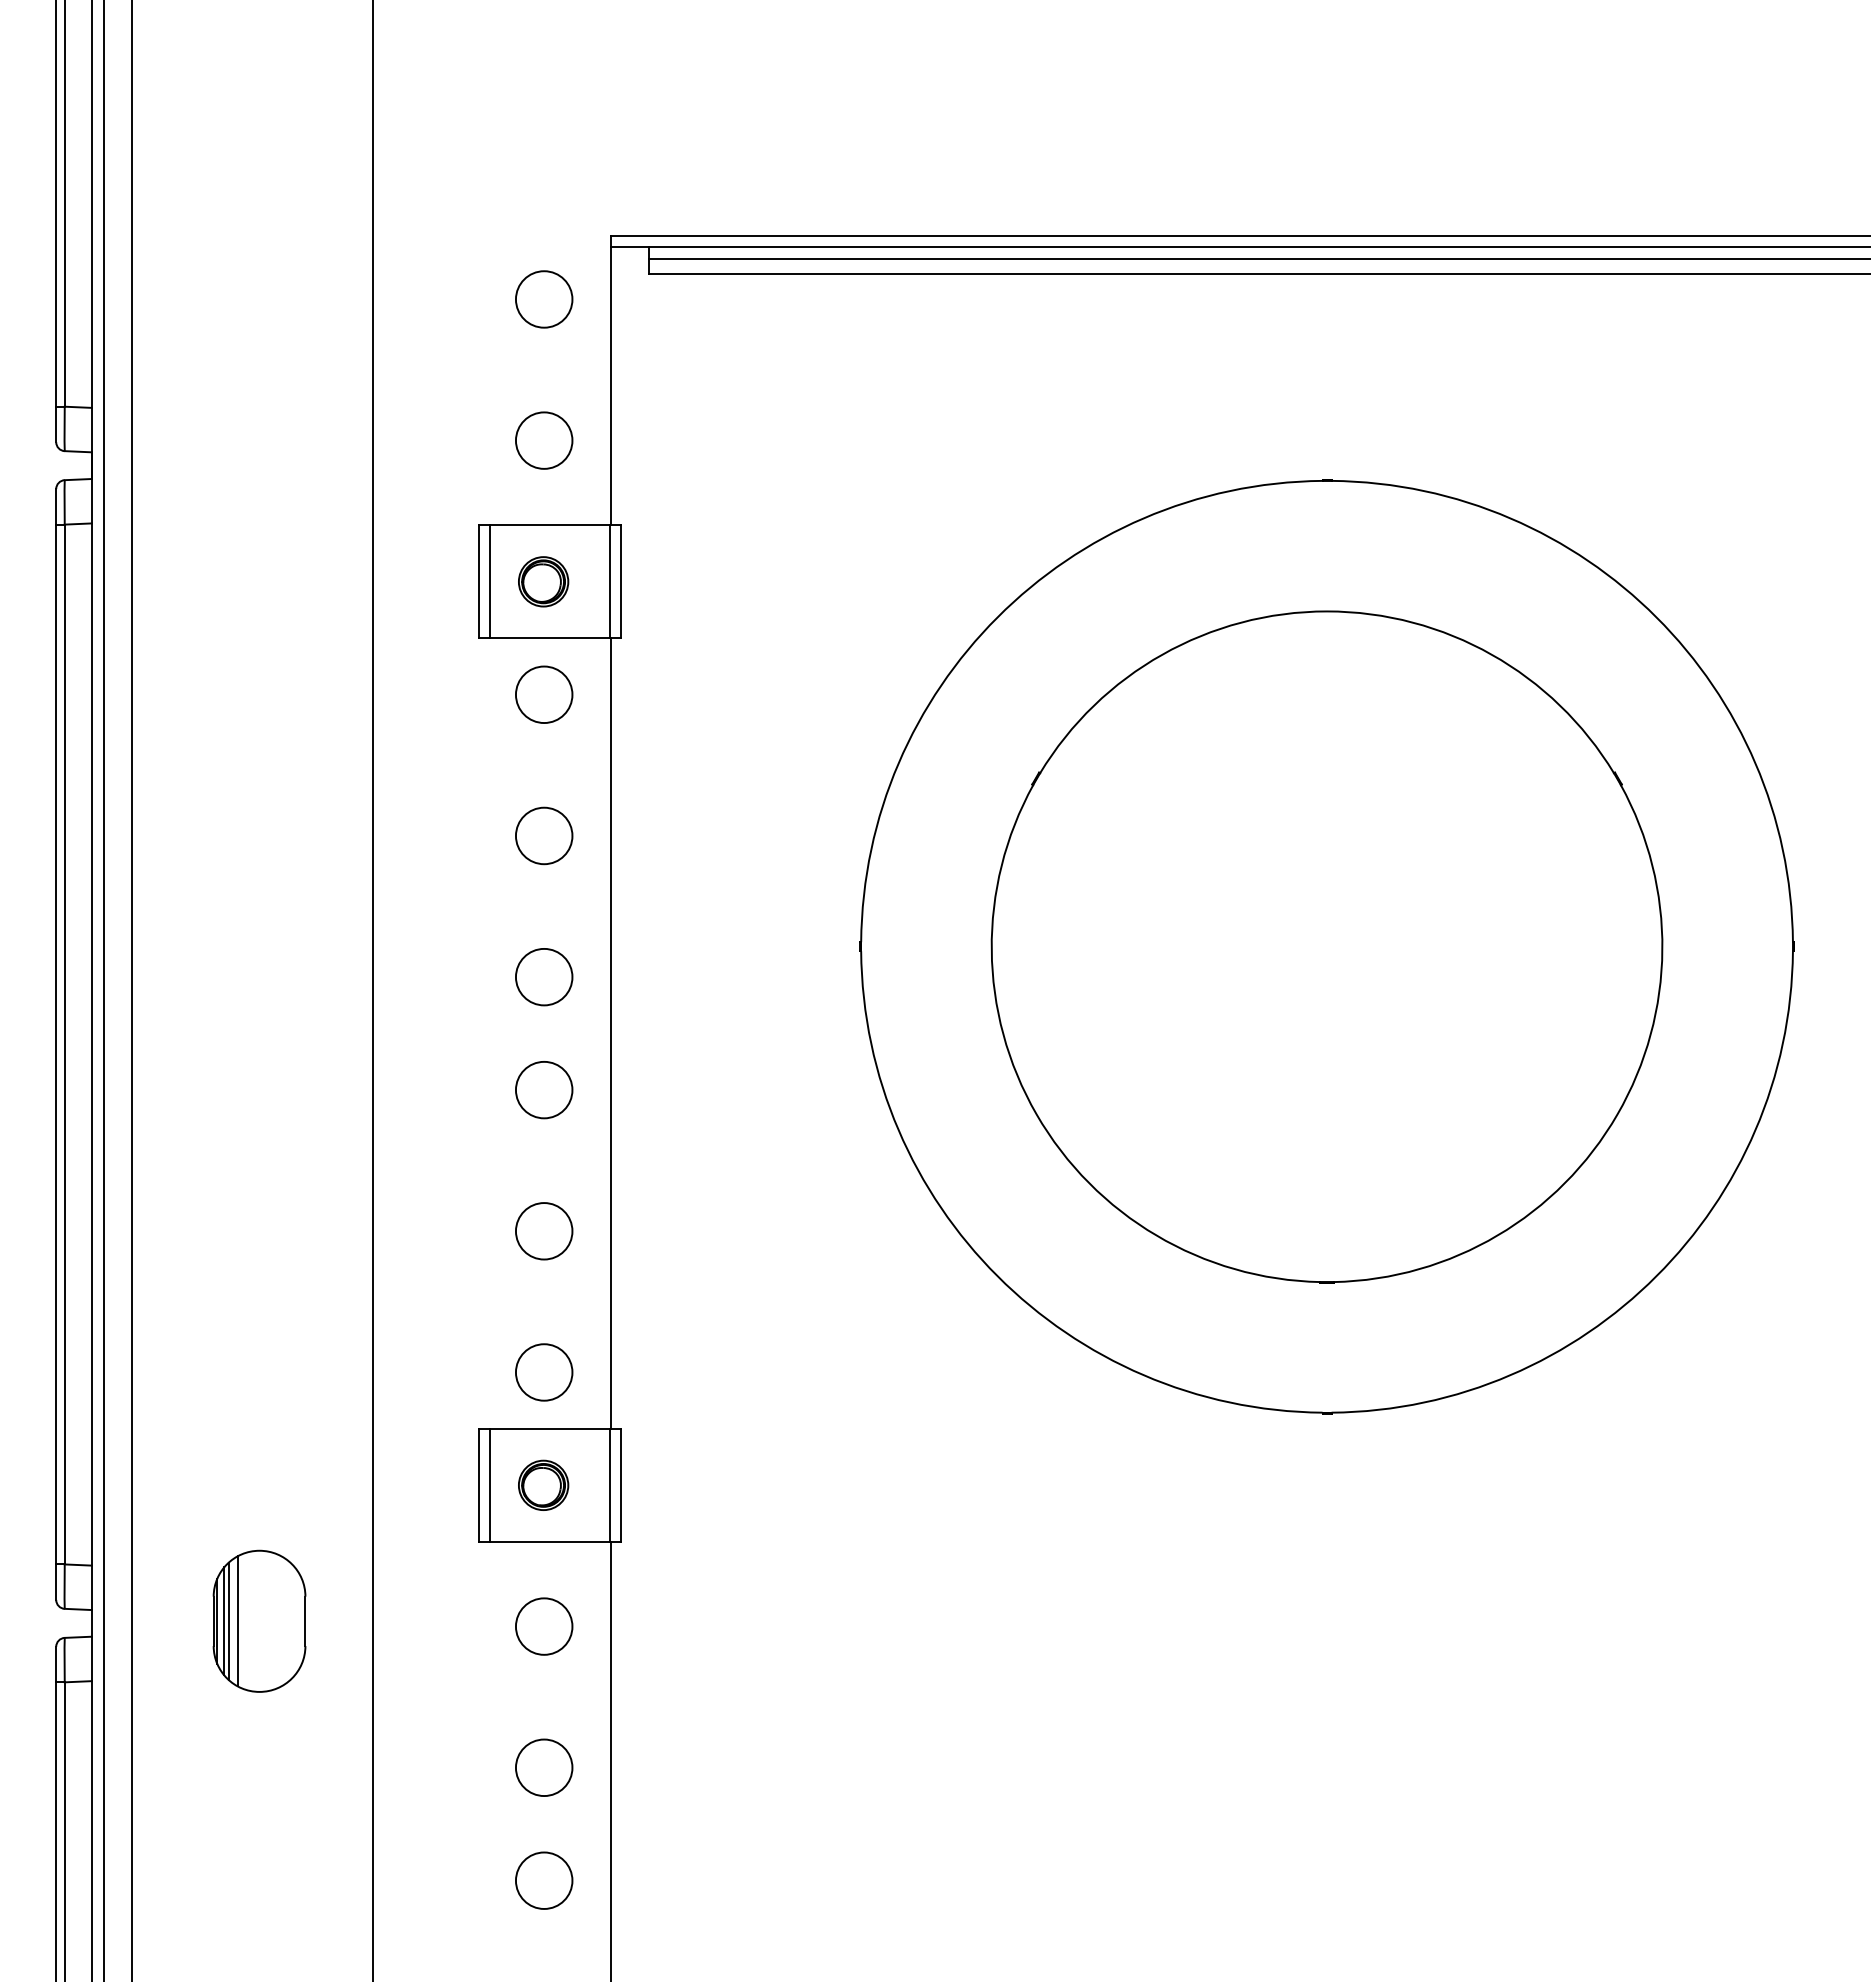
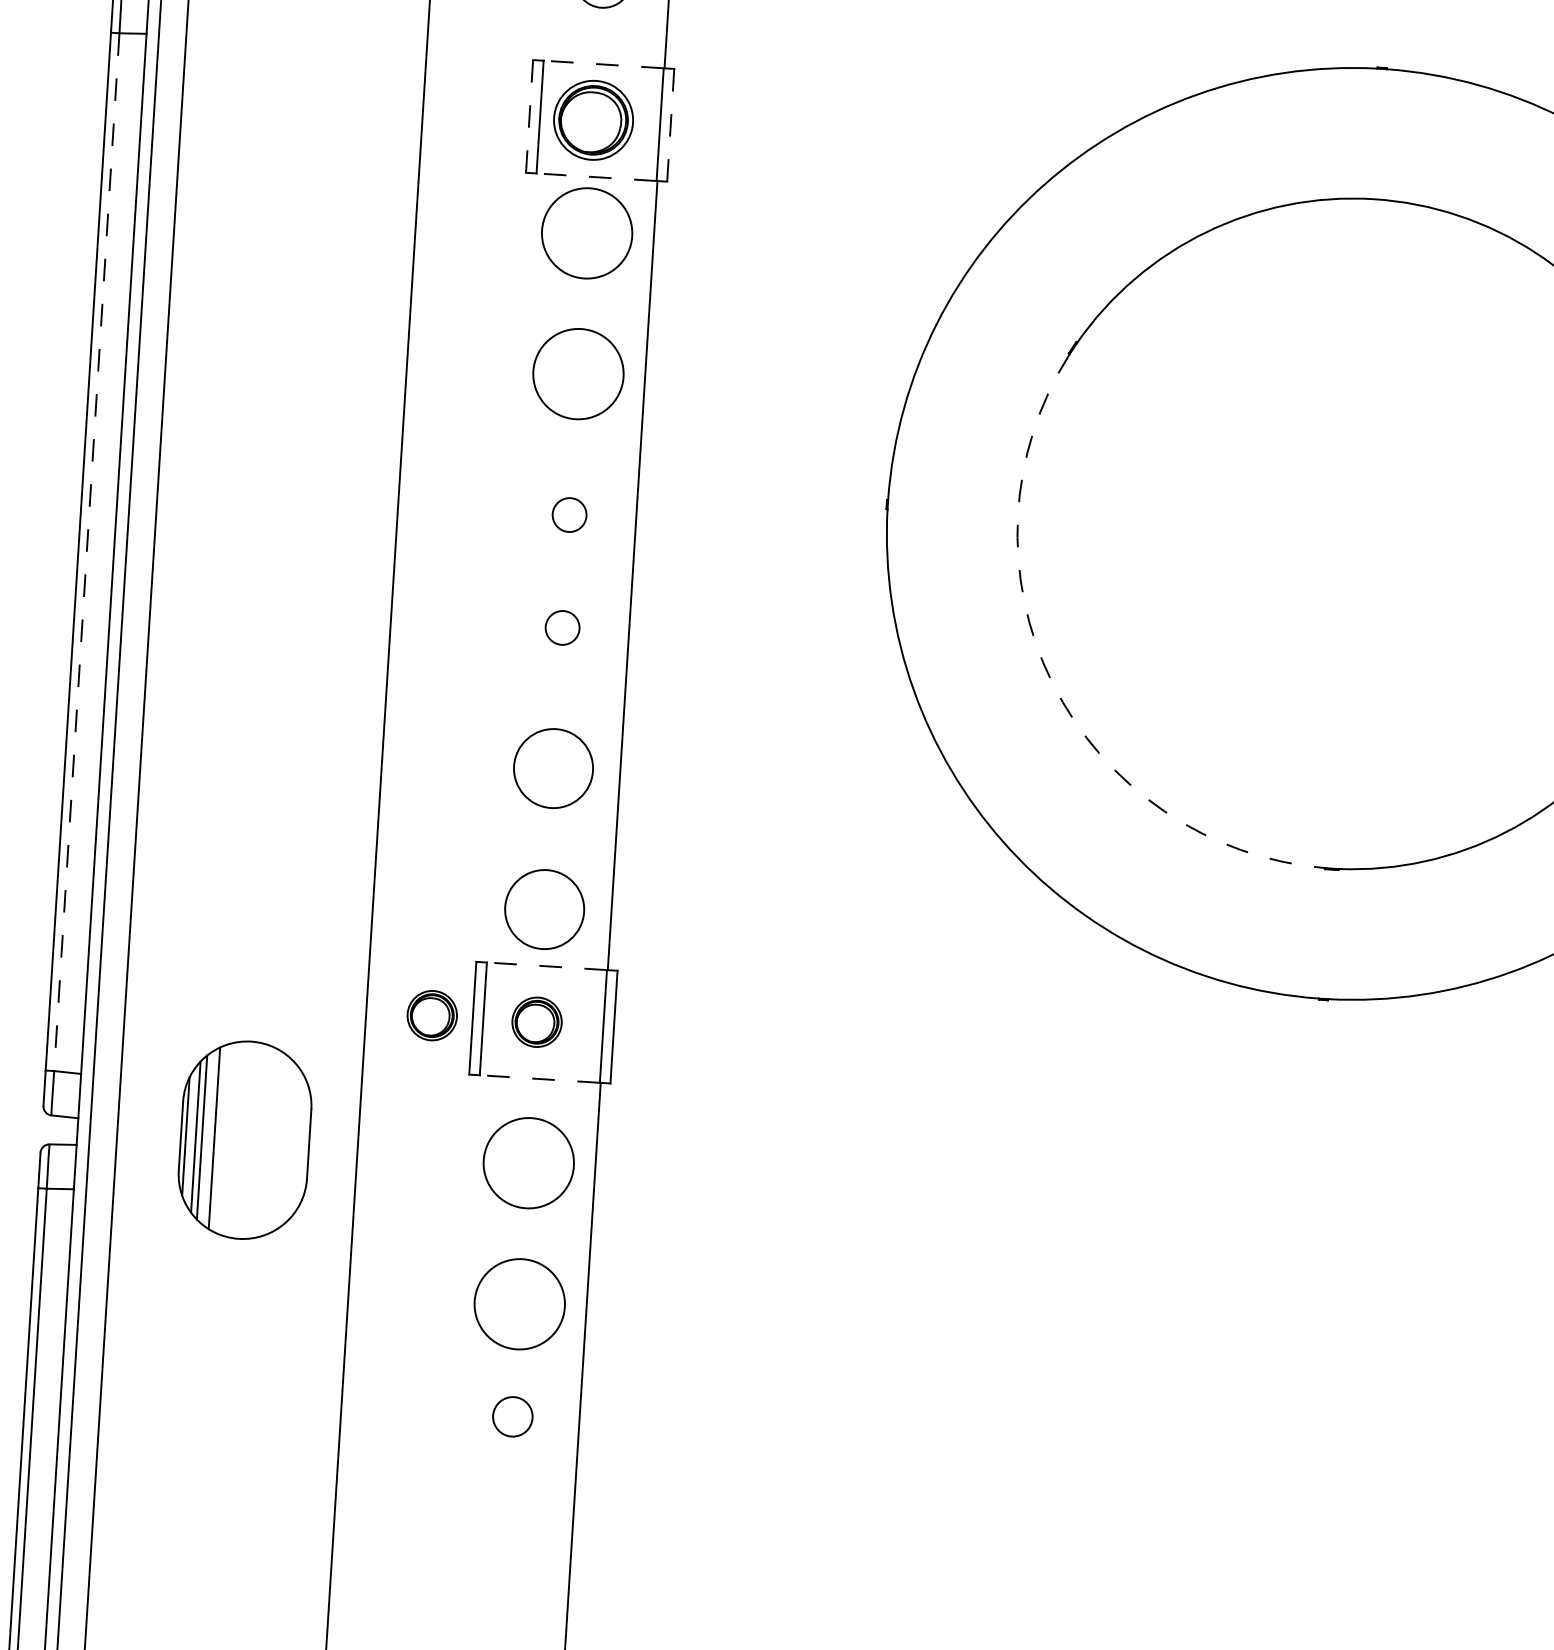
line: (549, 525) -> (603, 64), solid -> dashed
line: (479, 581) -> (529, 116), solid -> dashed
part: (543, 581) -> (593, 120), size x1.6
line: (620, 581) -> (670, 124), solid -> dashed
line: (549, 638) -> (596, 177), solid -> dashed
circle: (544, 694) -> (587, 232), size x1.6
circle: (543, 835) -> (577, 373), size x1.6
circle: (543, 976) -> (568, 514), size x0.6
line: (64, 1044) -> (86, 552), solid -> dashed
circle: (544, 1090) -> (562, 628), size x0.6
arc: (1036, 1114) -> (1052, 683), solid -> dashed
circle: (544, 1231) -> (553, 768), size x1.4
circle: (544, 1372) -> (545, 909), size x1.4
line: (549, 1428) -> (546, 965), solid -> dashed
part: (438, 1484) -> (432, 1014), added
line: (549, 1541) -> (539, 1078), solid -> dashed
part: (259, 1620) -> (245, 1139), size x1.4
circle: (543, 1626) -> (528, 1163), size x1.6
circle: (544, 1767) -> (520, 1303), size x1.6
circle: (543, 1880) -> (512, 1416), size x0.7

